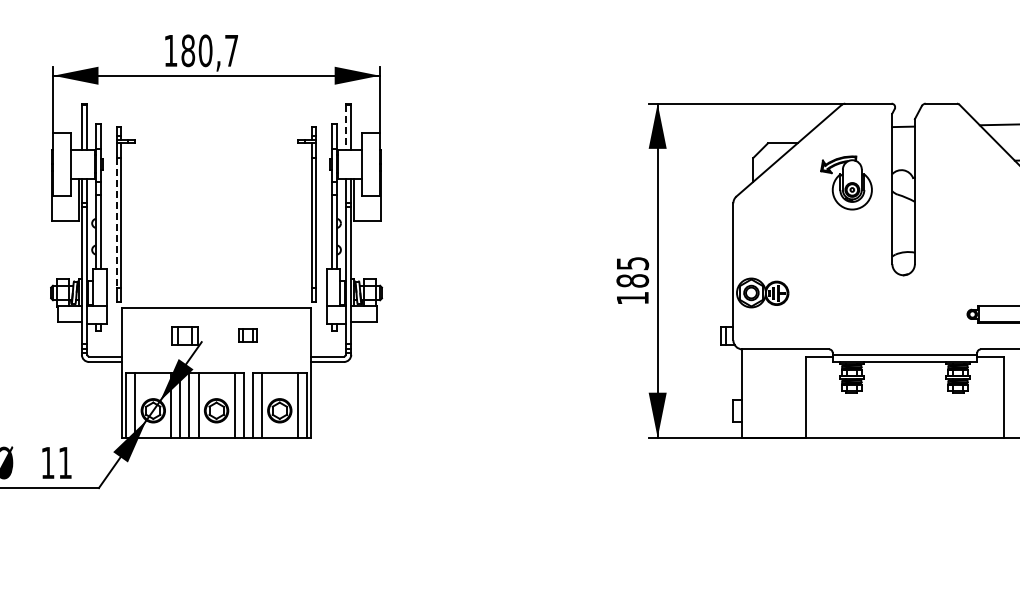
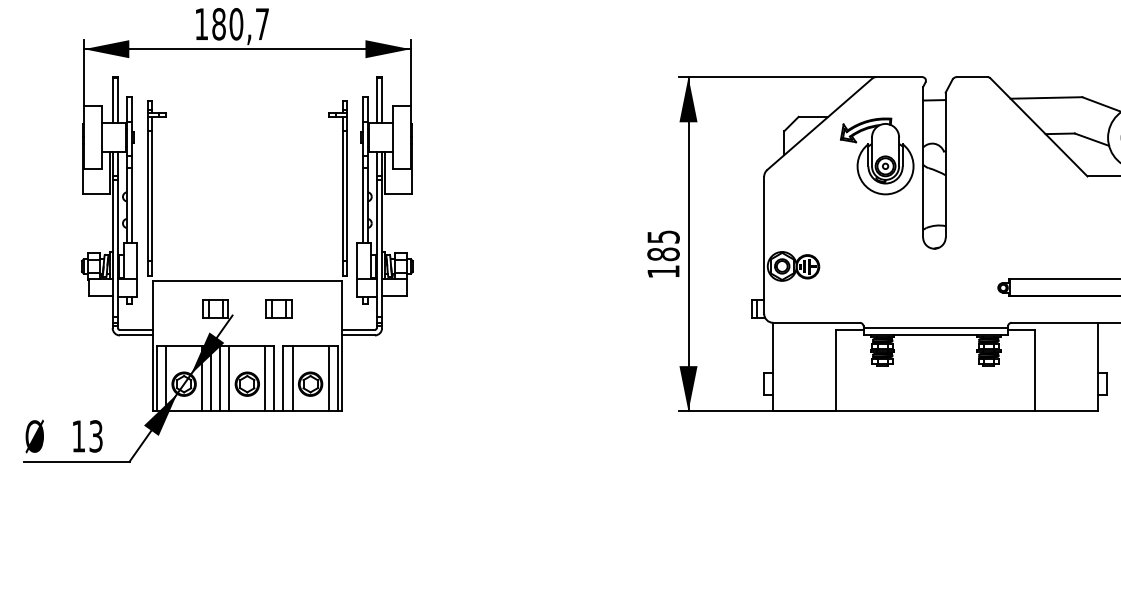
line: (345, 127) -> (376, 100), dashed -> solid
part: (846, 183) -> (877, 156), size x1.43
line: (116, 223) -> (147, 196), dashed -> solid
part: (247, 335) -> (278, 308), size x1.43
text: (64, 463) -> (95, 436), 11 -> 13

